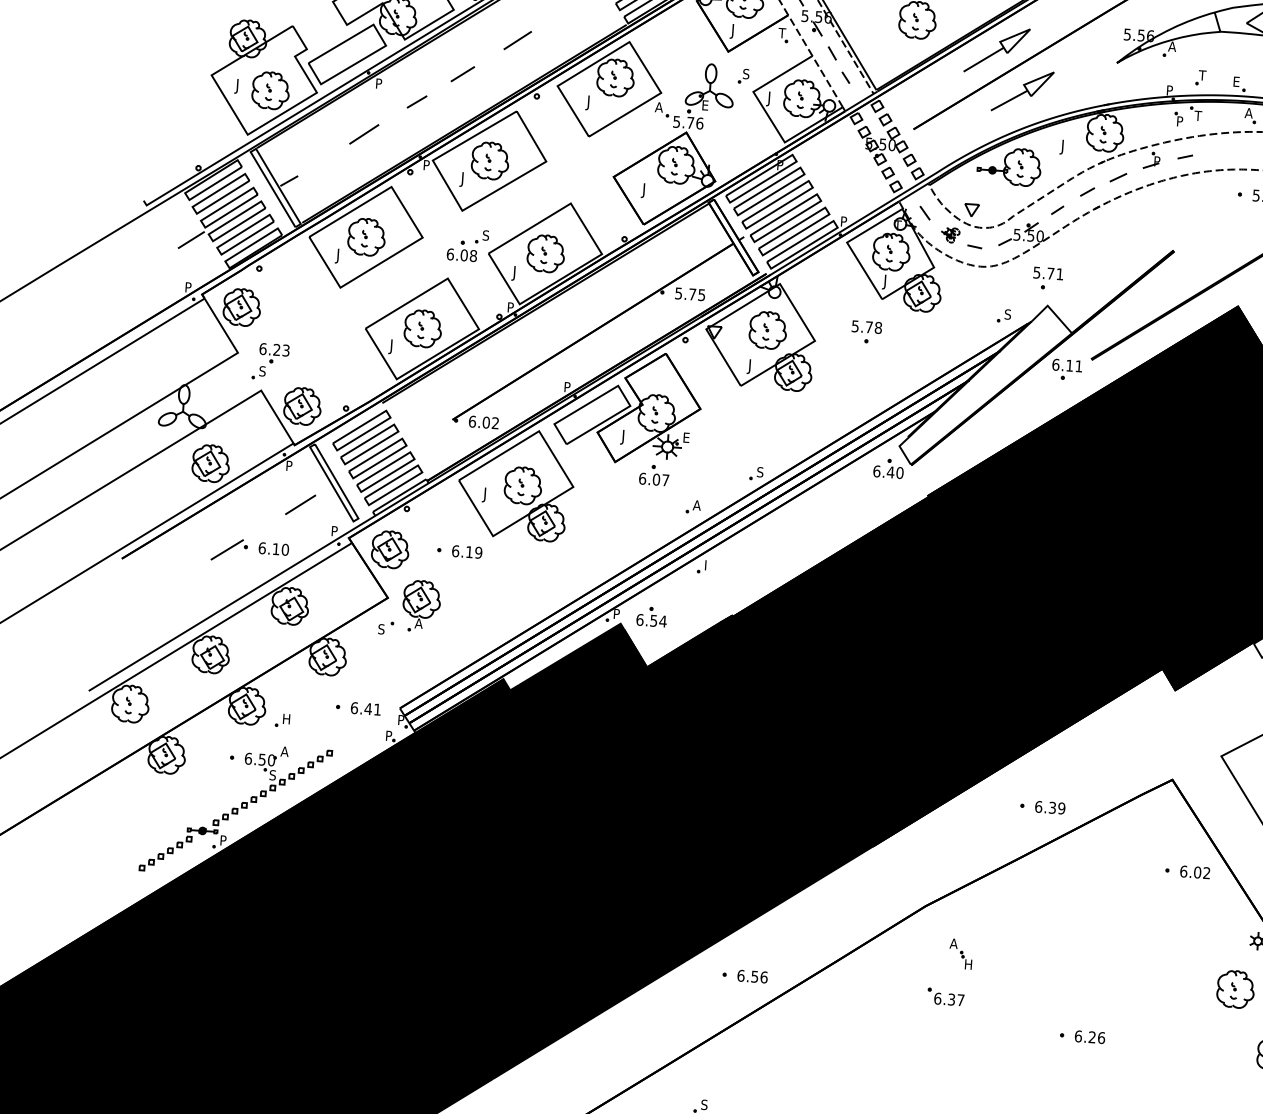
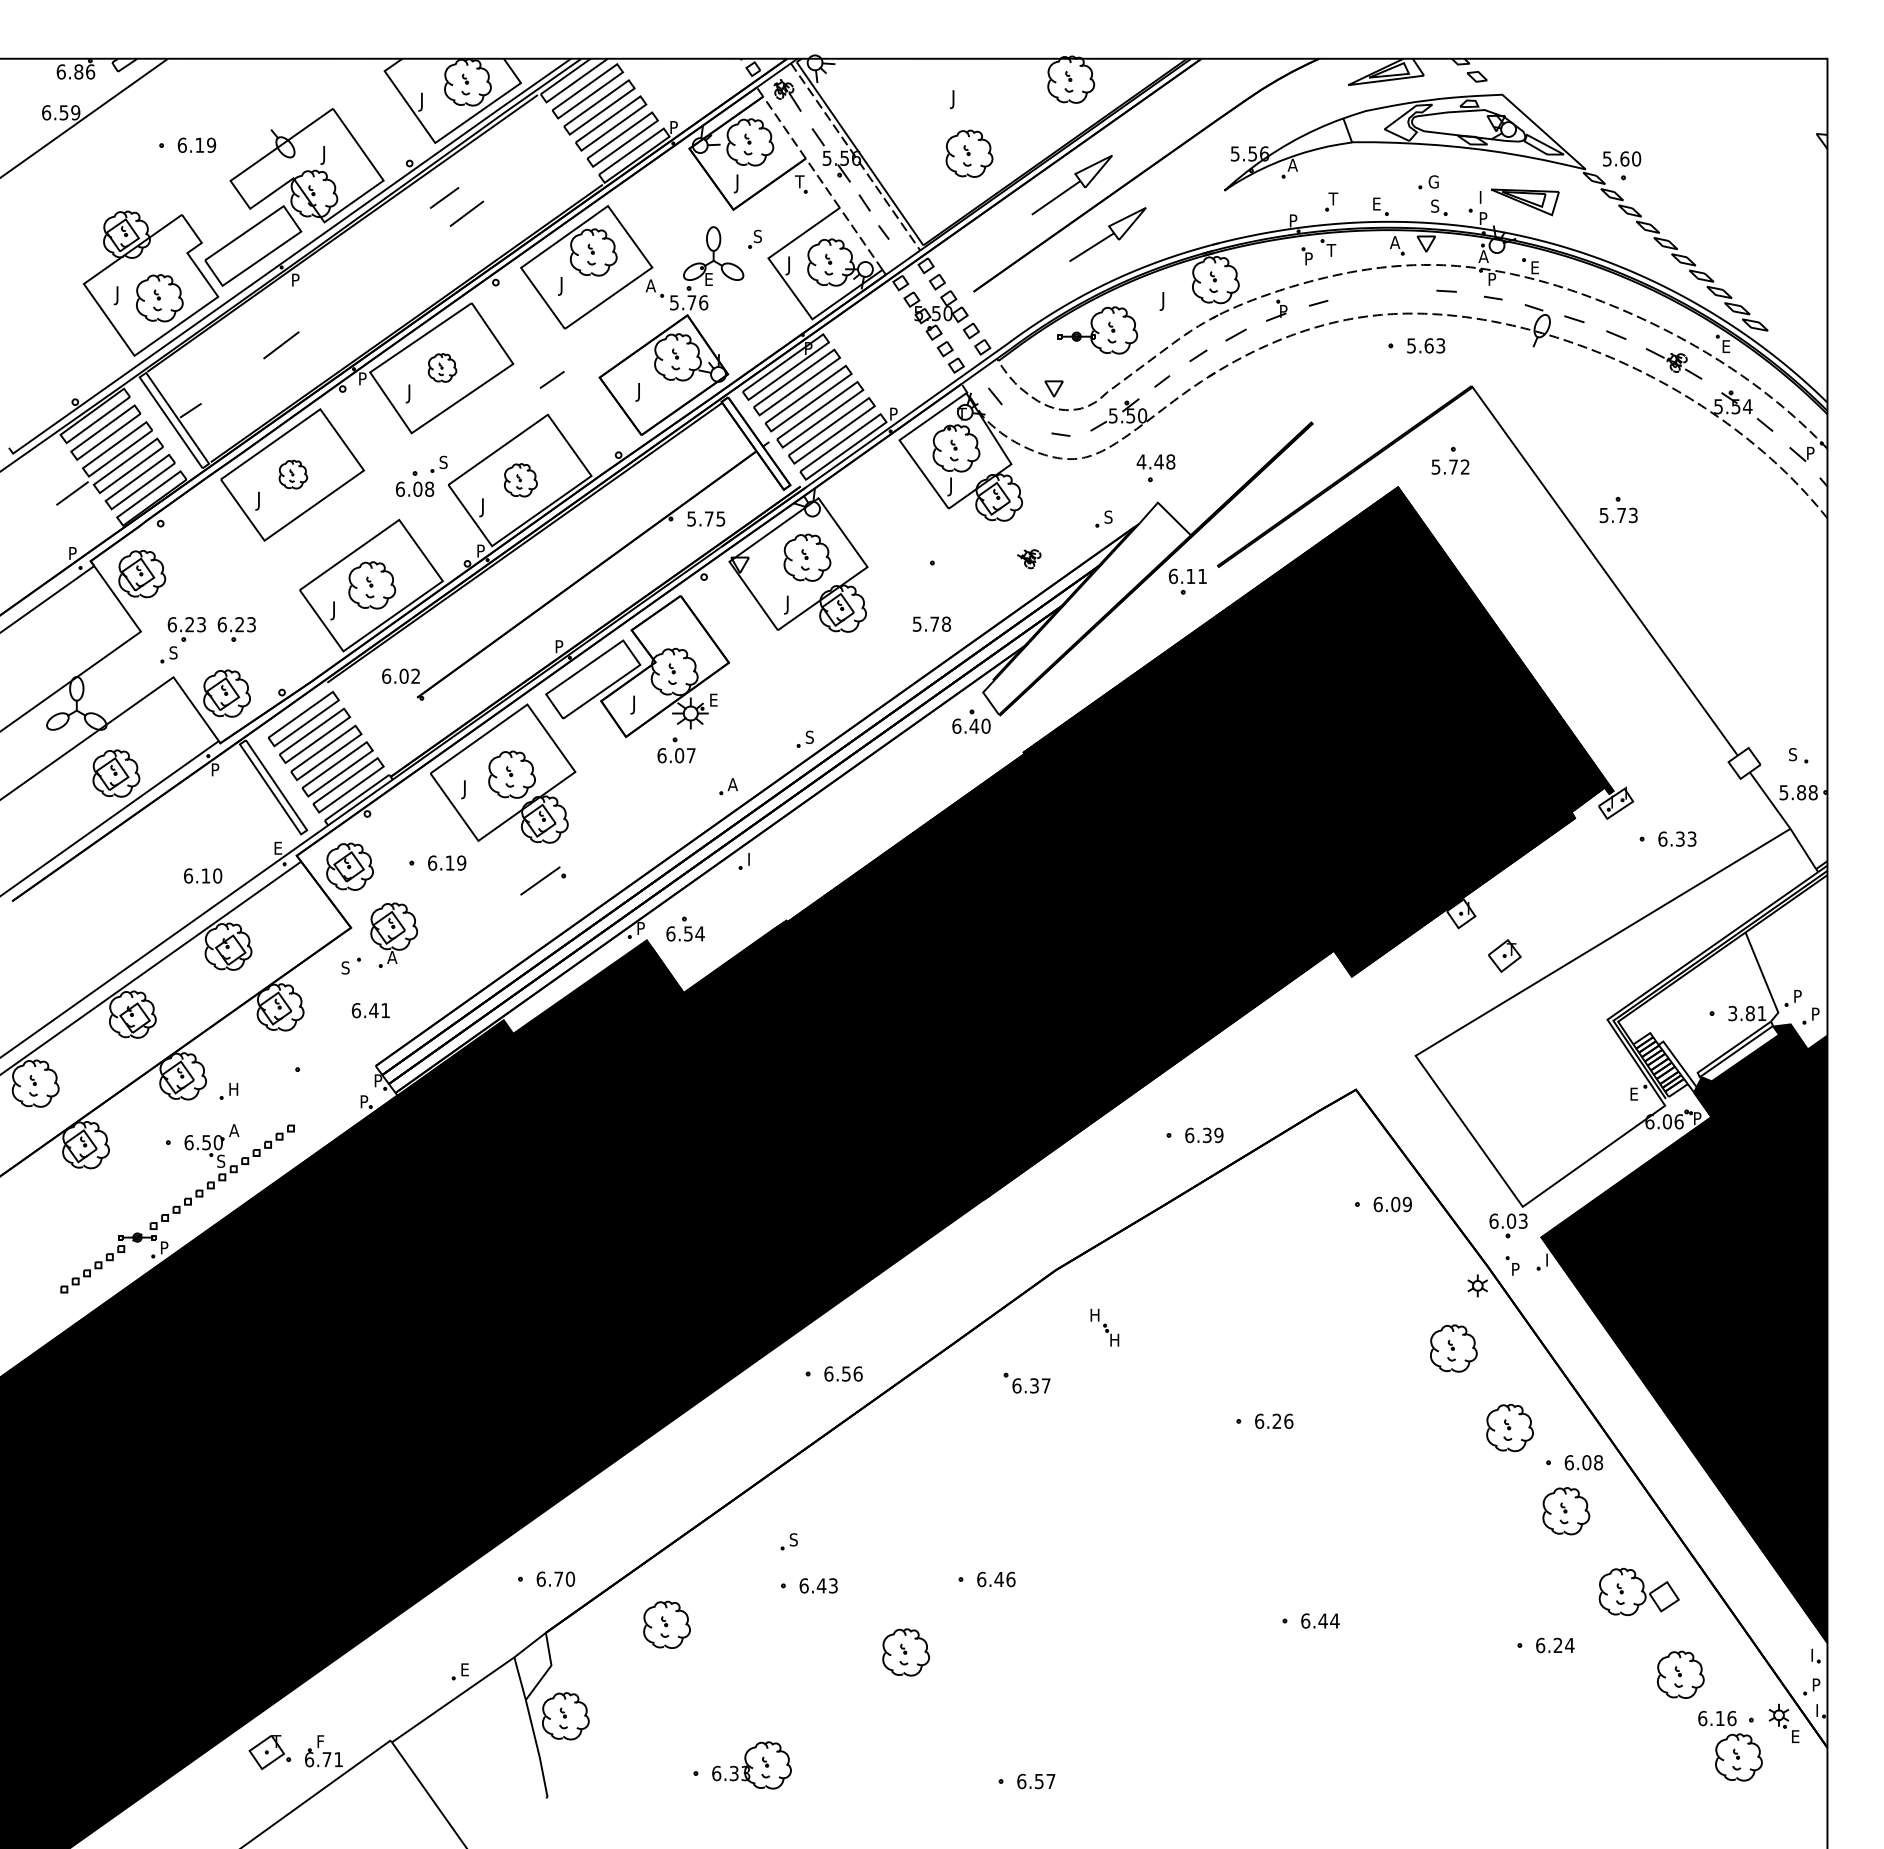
line: (462, 73) -> (444, 197), moved
line: (416, 101) -> (551, 379), moved
part: (490, 160) -> (442, 367), size x0.6
part: (950, 235) -> (1029, 559), moved
part: (366, 237) -> (293, 474), size x0.6
part: (545, 253) -> (520, 480), size x0.7
text: (1047, 273) -> (1155, 461), 5.71 -> 4.48
text: (866, 326) -> (931, 623), moved
part: (313, 356) -> (236, 629), added
text: (483, 421) -> (400, 675), moved
line: (300, 504) -> (232, 817), removed
text: (334, 530) -> (278, 847), P -> E
part: (228, 549) -> (542, 880), moved
text: (365, 708) -> (370, 1010), moved
text: (1206, 873) -> (1406, 1204), 6.02 -> 6.09
text: (953, 943) -> (1094, 1314), A -> H
part: (945, 996) -> (1026, 1382), moved

